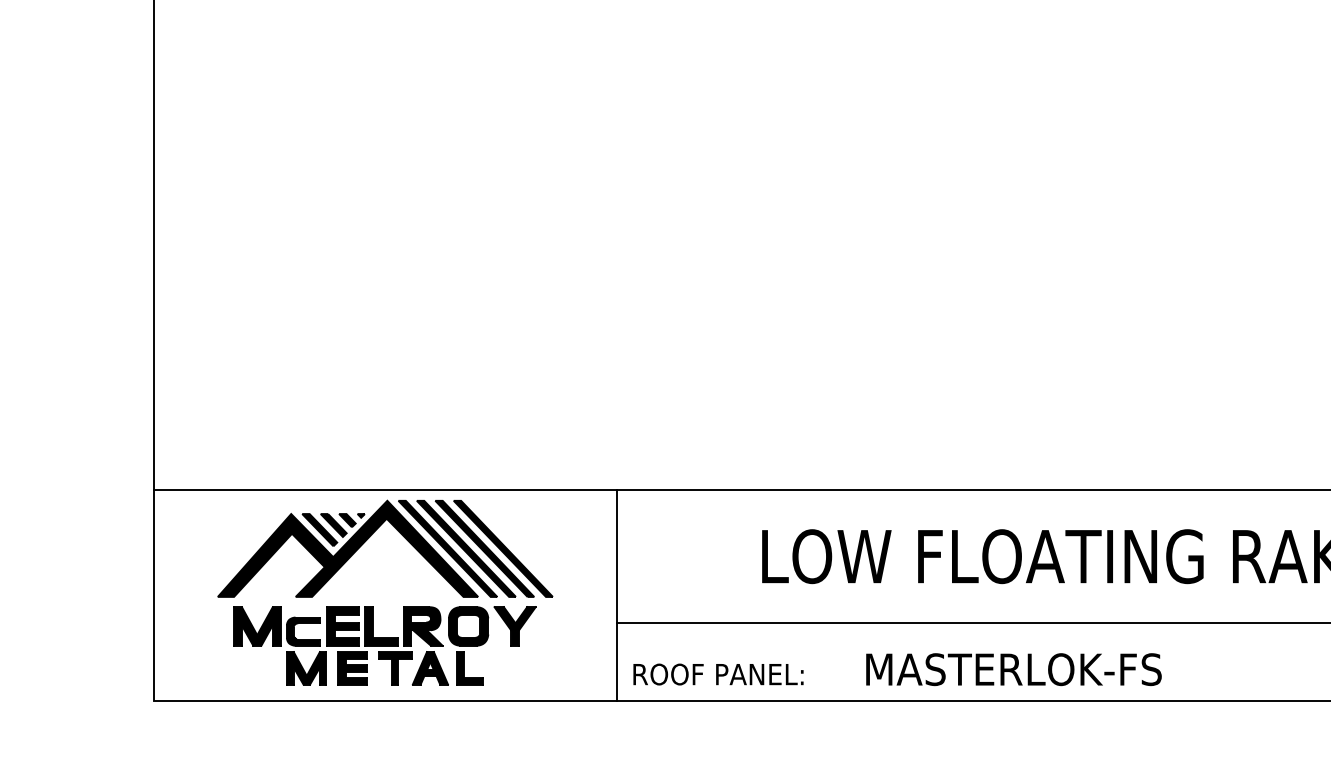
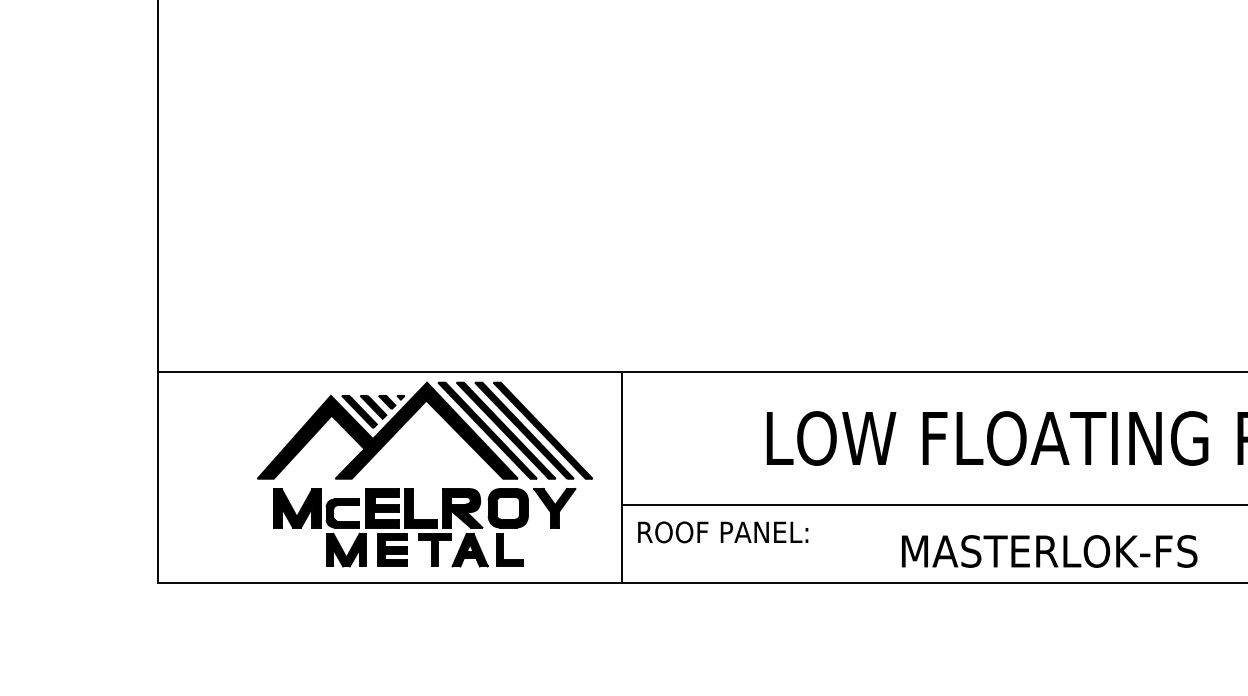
part: (373, 606) -> (413, 488), moved
text: (1013, 669) -> (1049, 551), moved
text: (718, 674) -> (723, 532), moved

